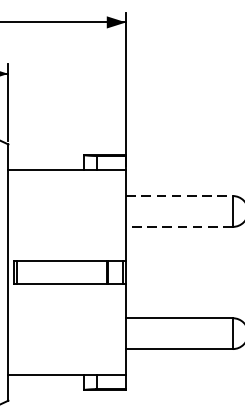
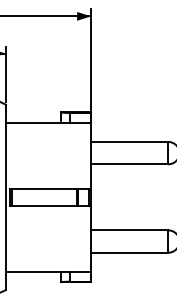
line: (179, 195) -> (129, 141), dashed -> solid
line: (179, 227) -> (129, 164), dashed -> solid

